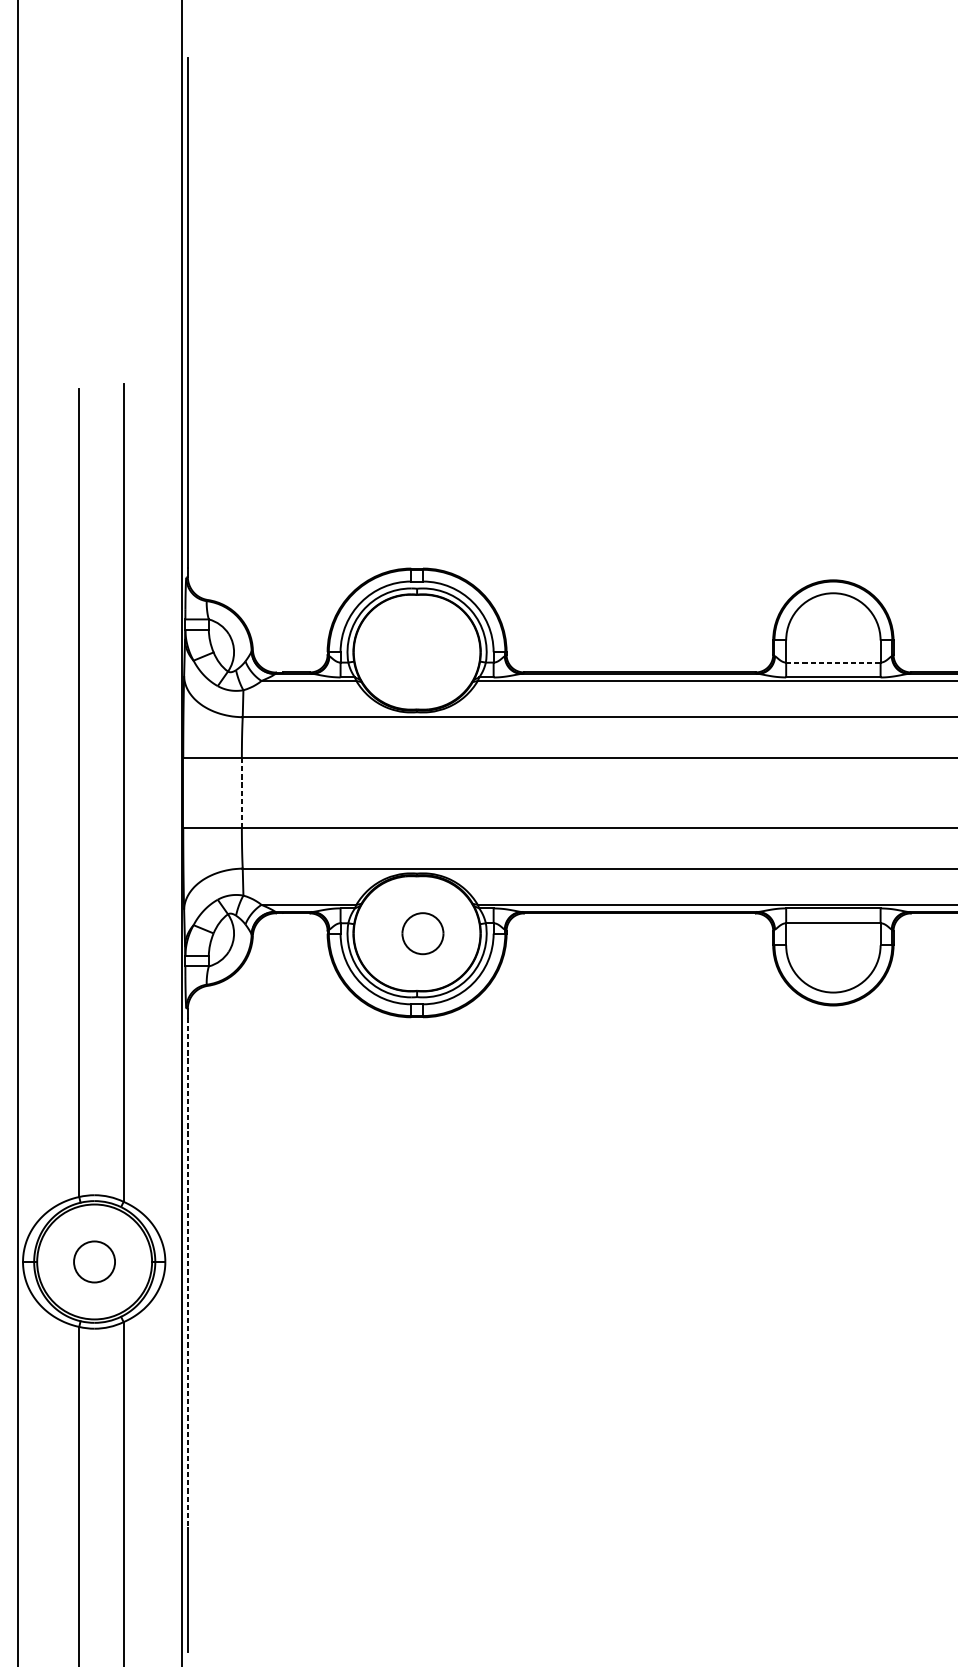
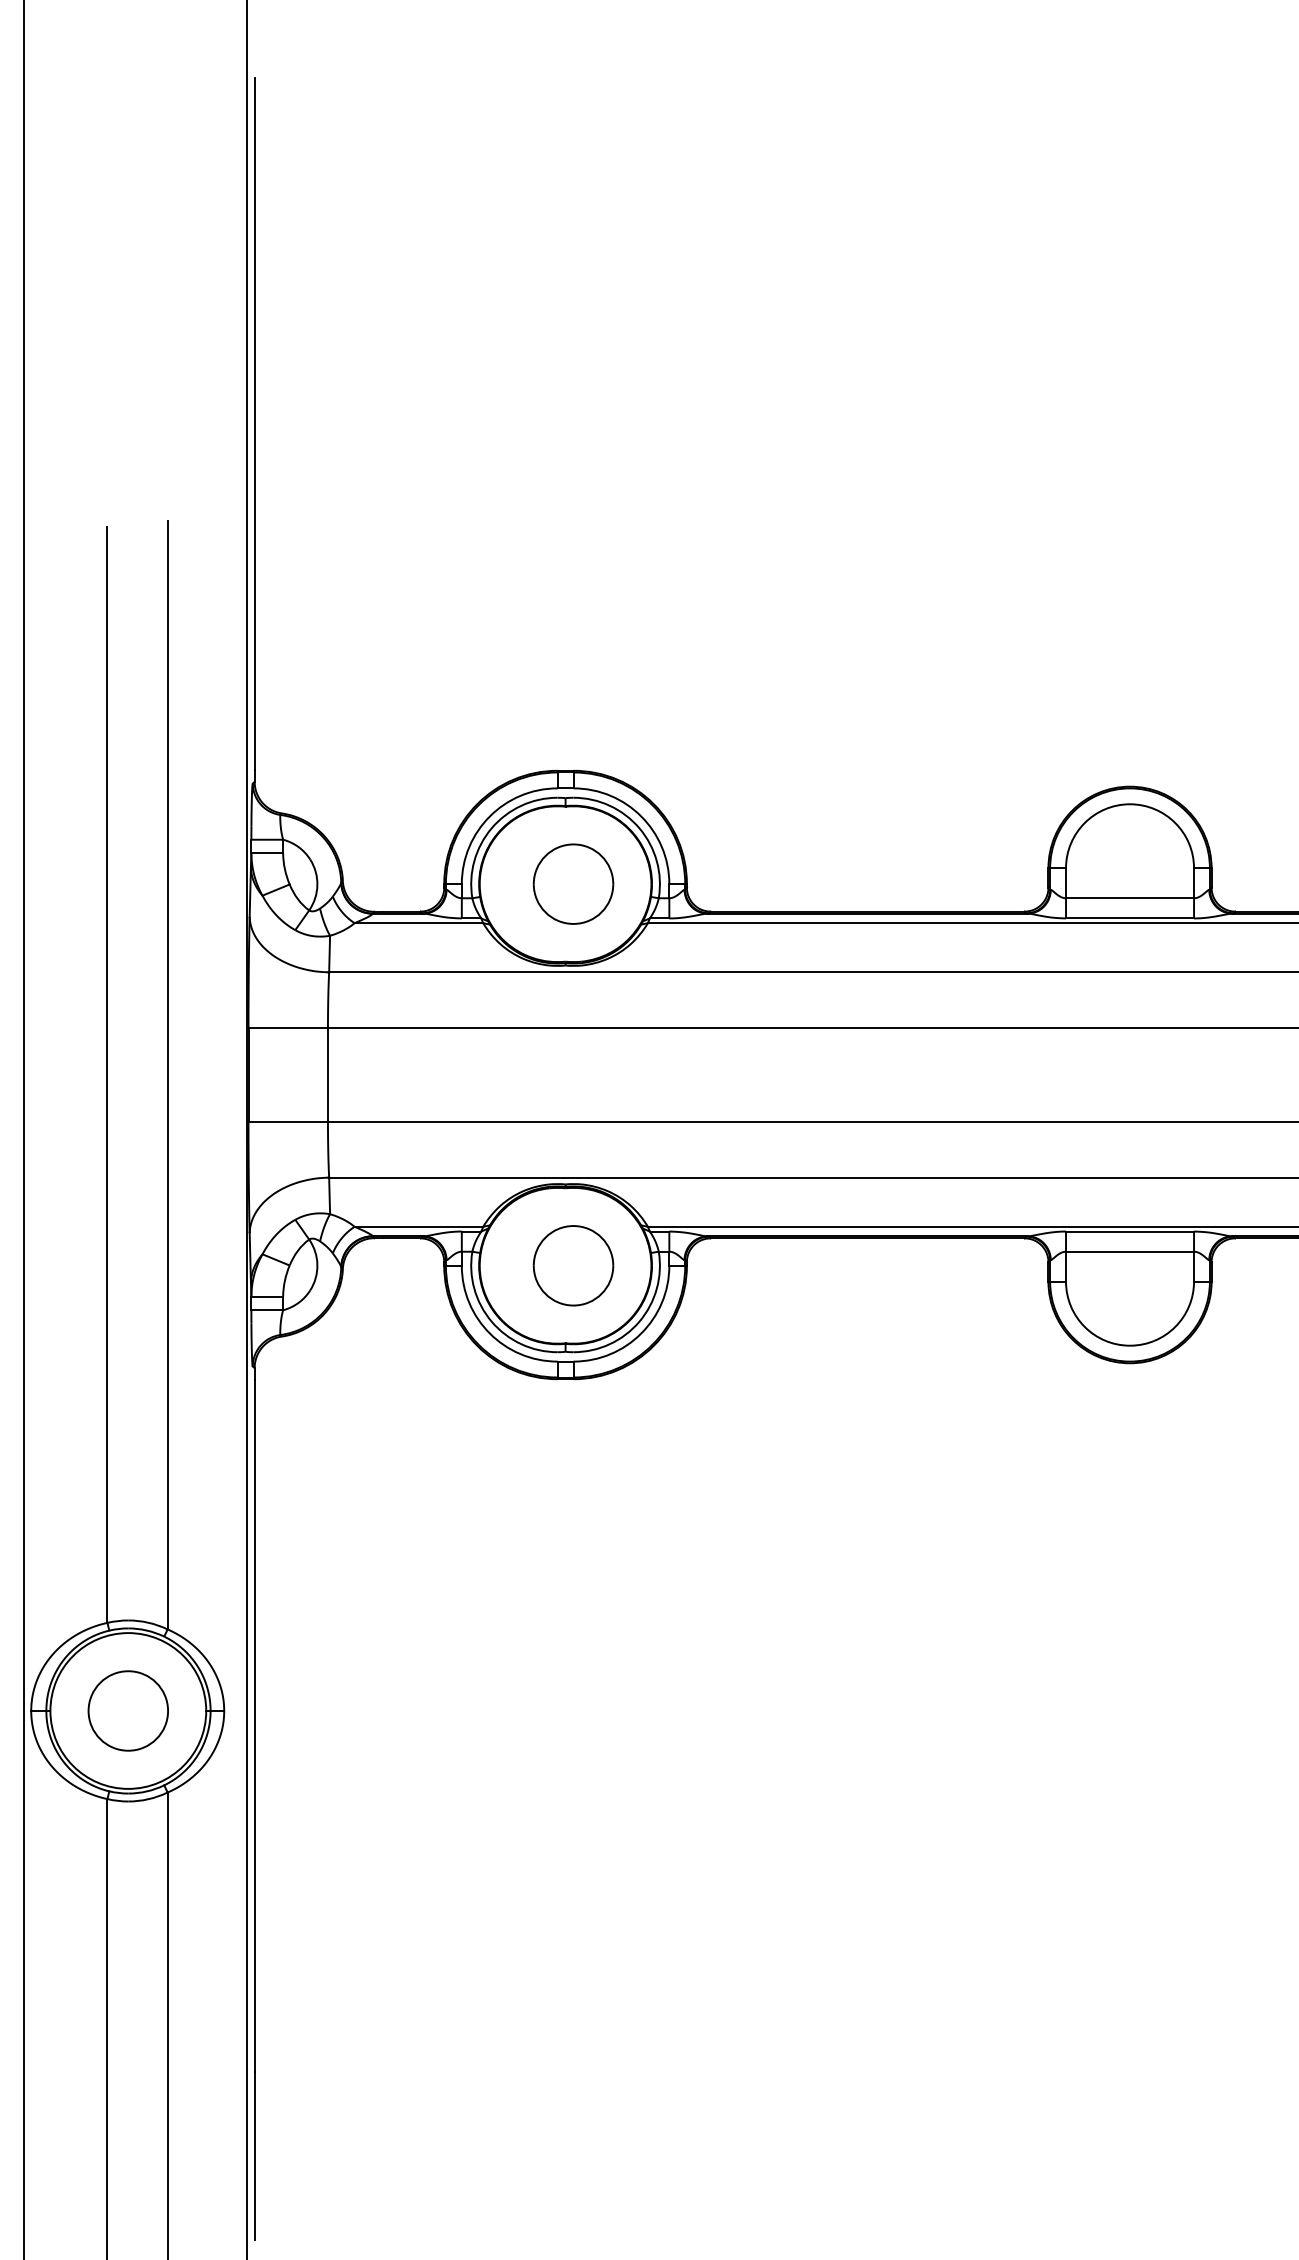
part: (422, 651) -> (573, 883), added
line: (833, 662) -> (1130, 898), dashed -> solid
line: (241, 793) -> (327, 1075), dashed -> solid
part: (422, 933) -> (573, 1265), size x1.43
part: (94, 1261) -> (127, 1710), size x1.43
line: (187, 1272) -> (254, 1725), dashed -> solid

